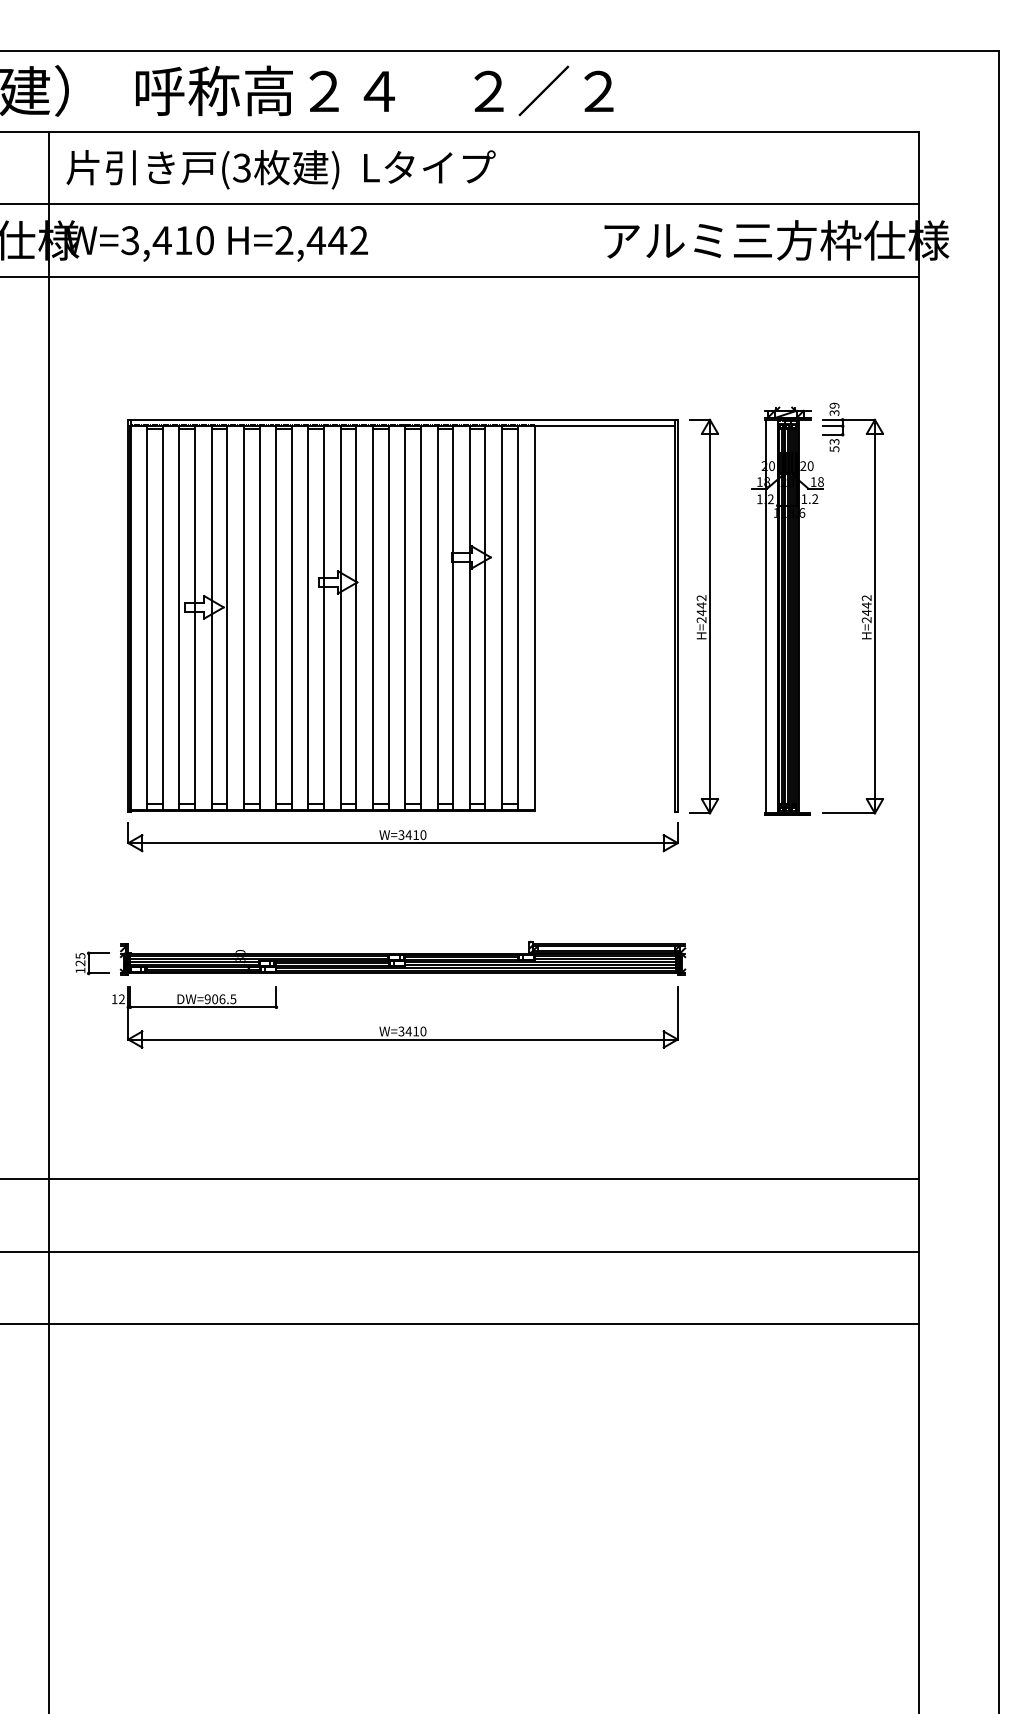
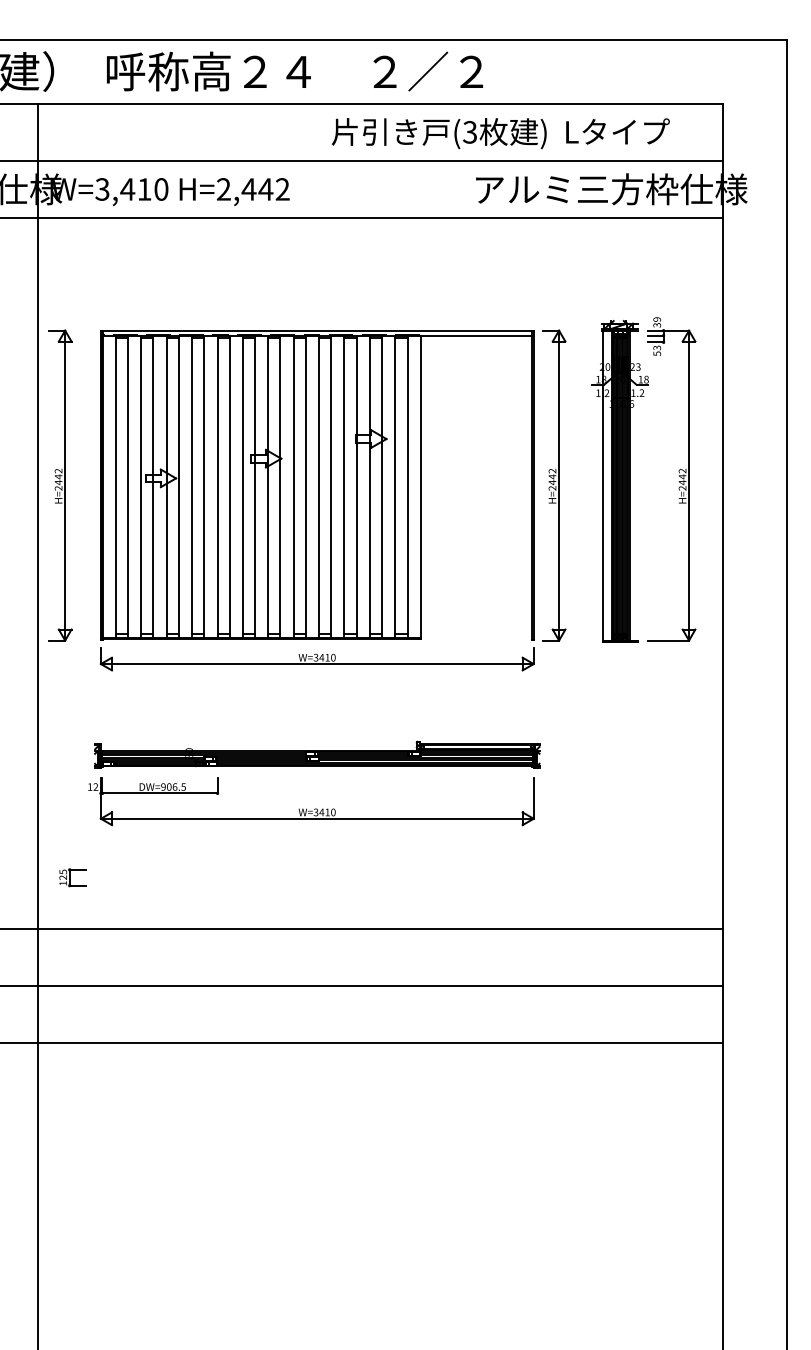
text: (280, 169) -> (500, 133), moved
text: (810, 465) -> (638, 366), 20 -> 23
part: (76, 616) -> (60, 485), added
part: (92, 963) -> (72, 877), moved

